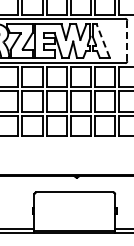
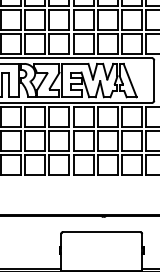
line: (103, 40) -> (130, 80), dashed -> solid
line: (127, 40) -> (154, 80), dashed -> solid

